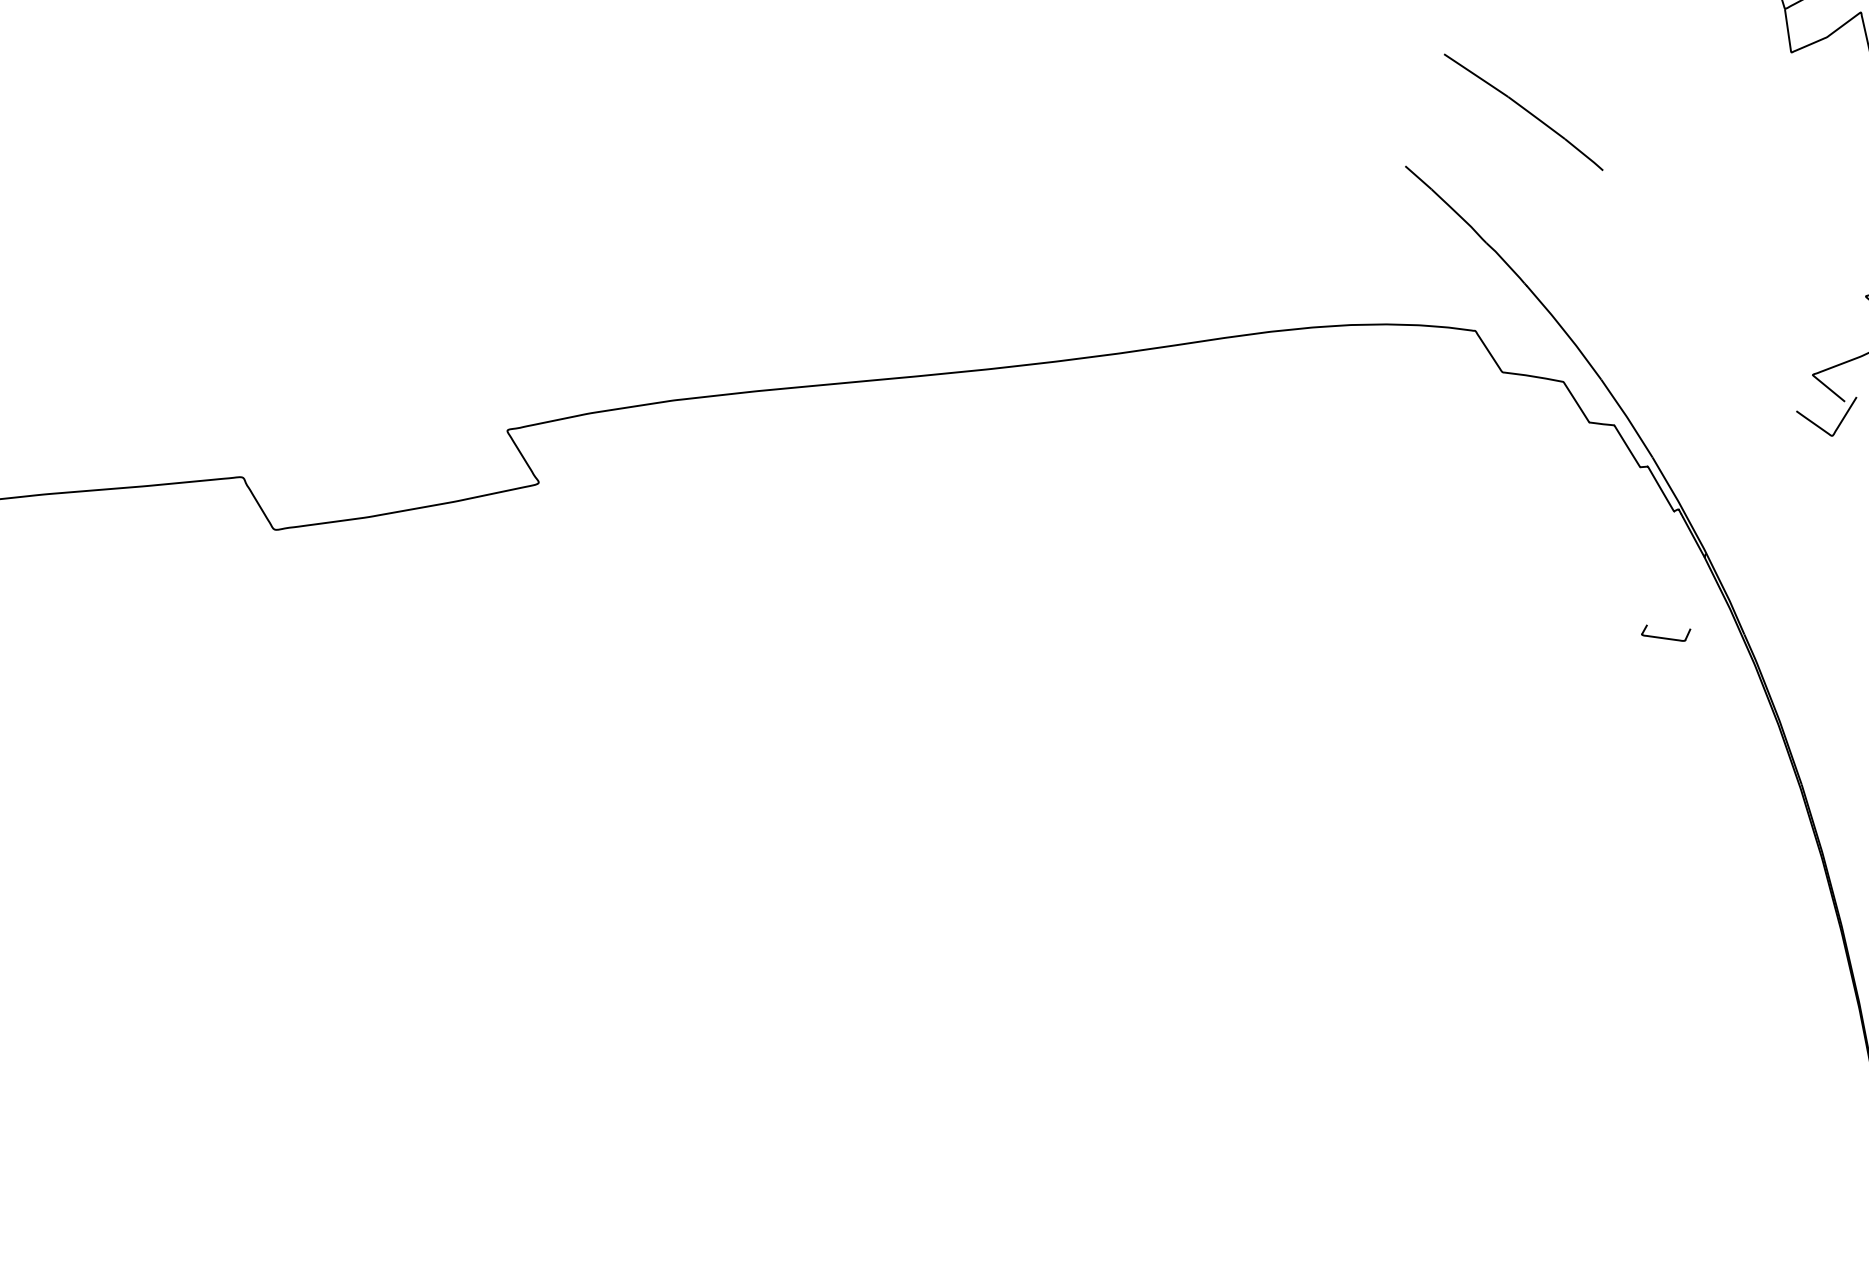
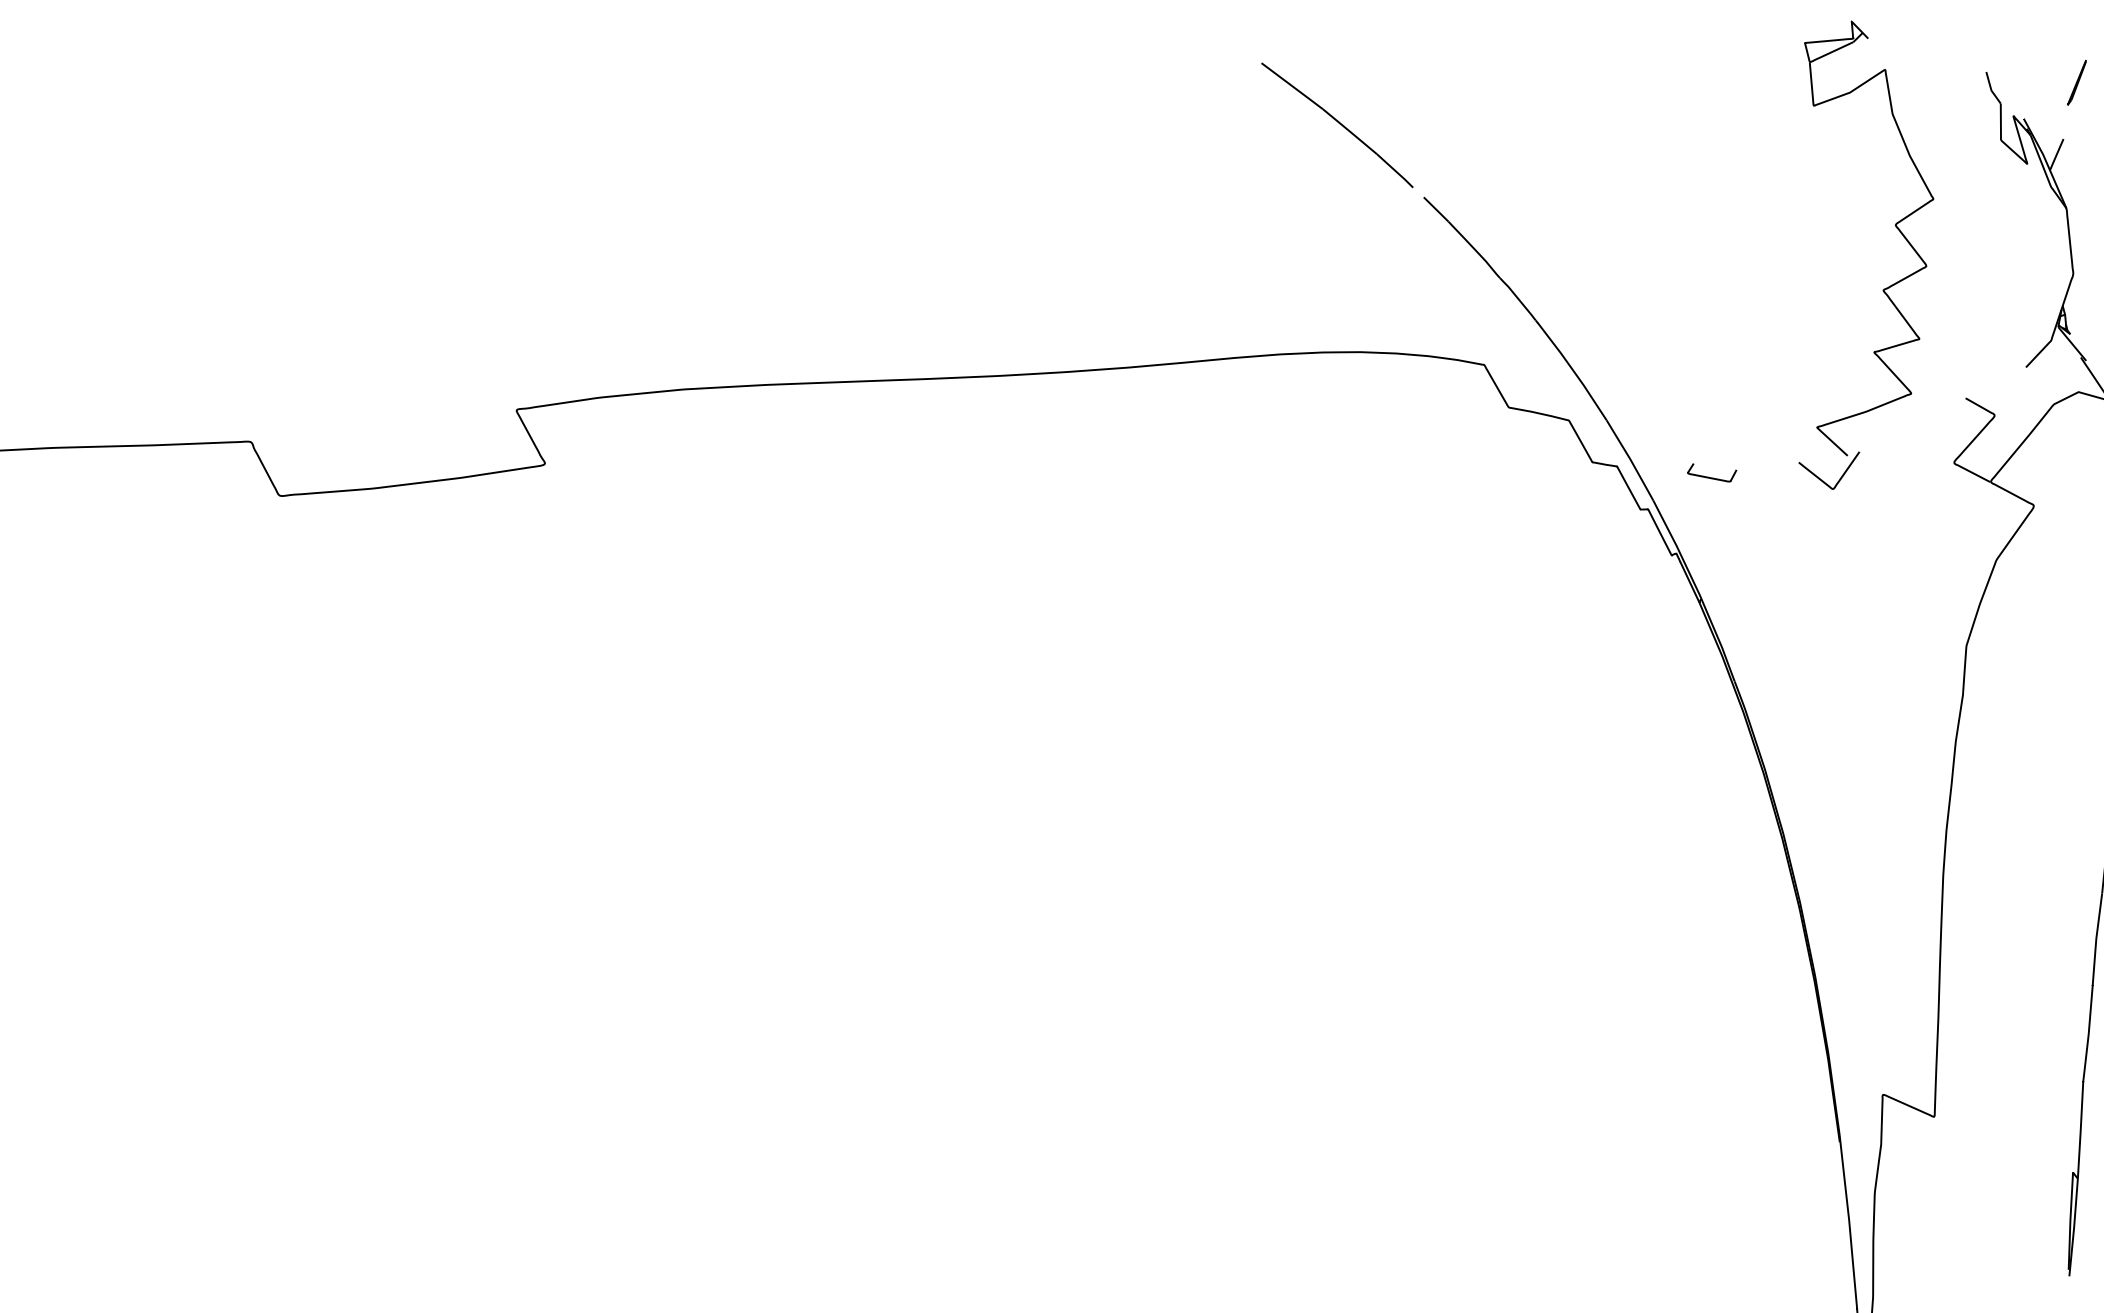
part: (1523, 112) -> (1337, 125), moved
curve: (1666, 637) -> (1712, 477), moved

